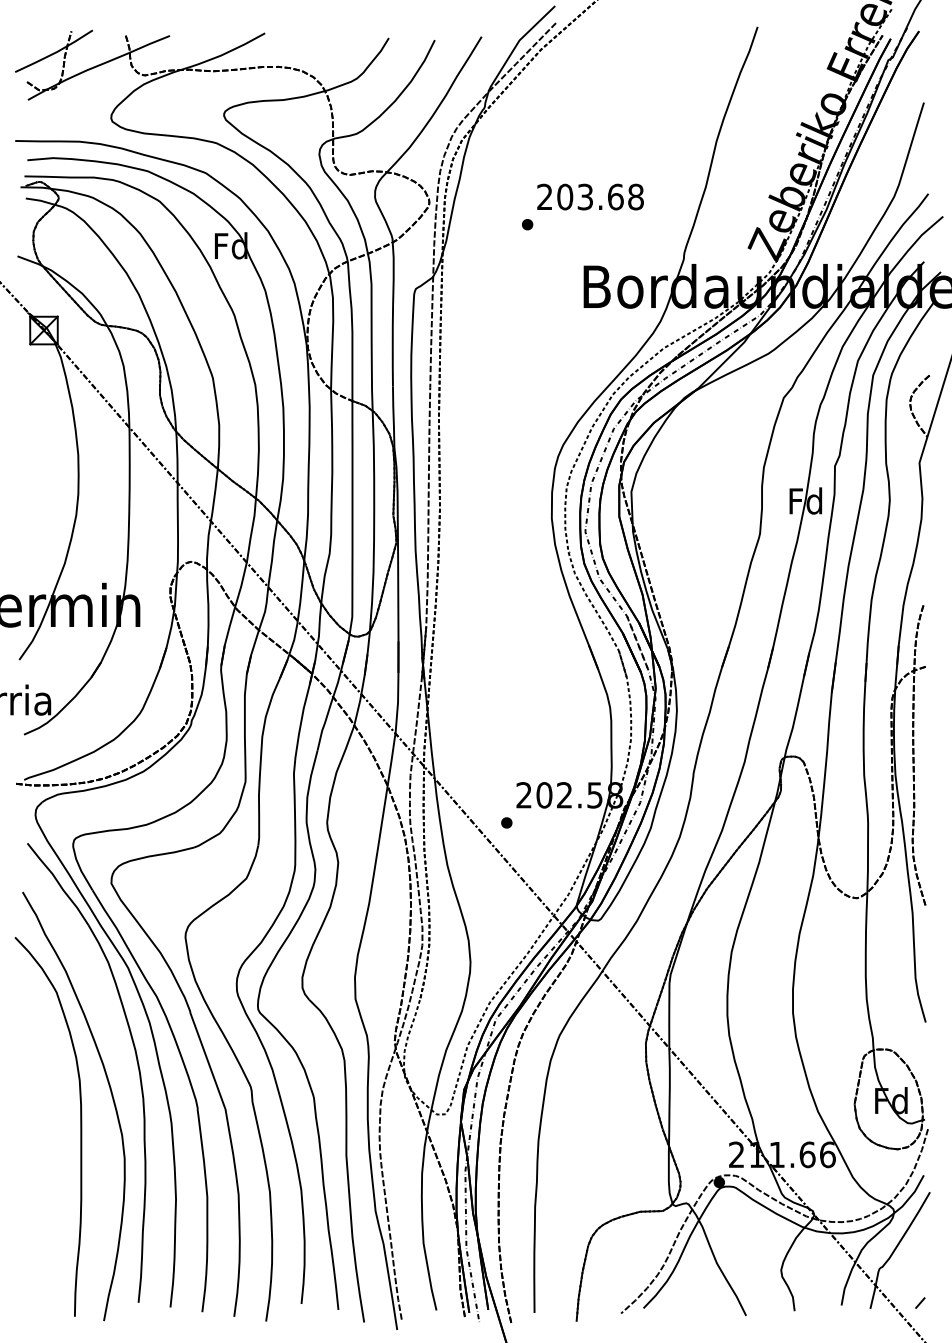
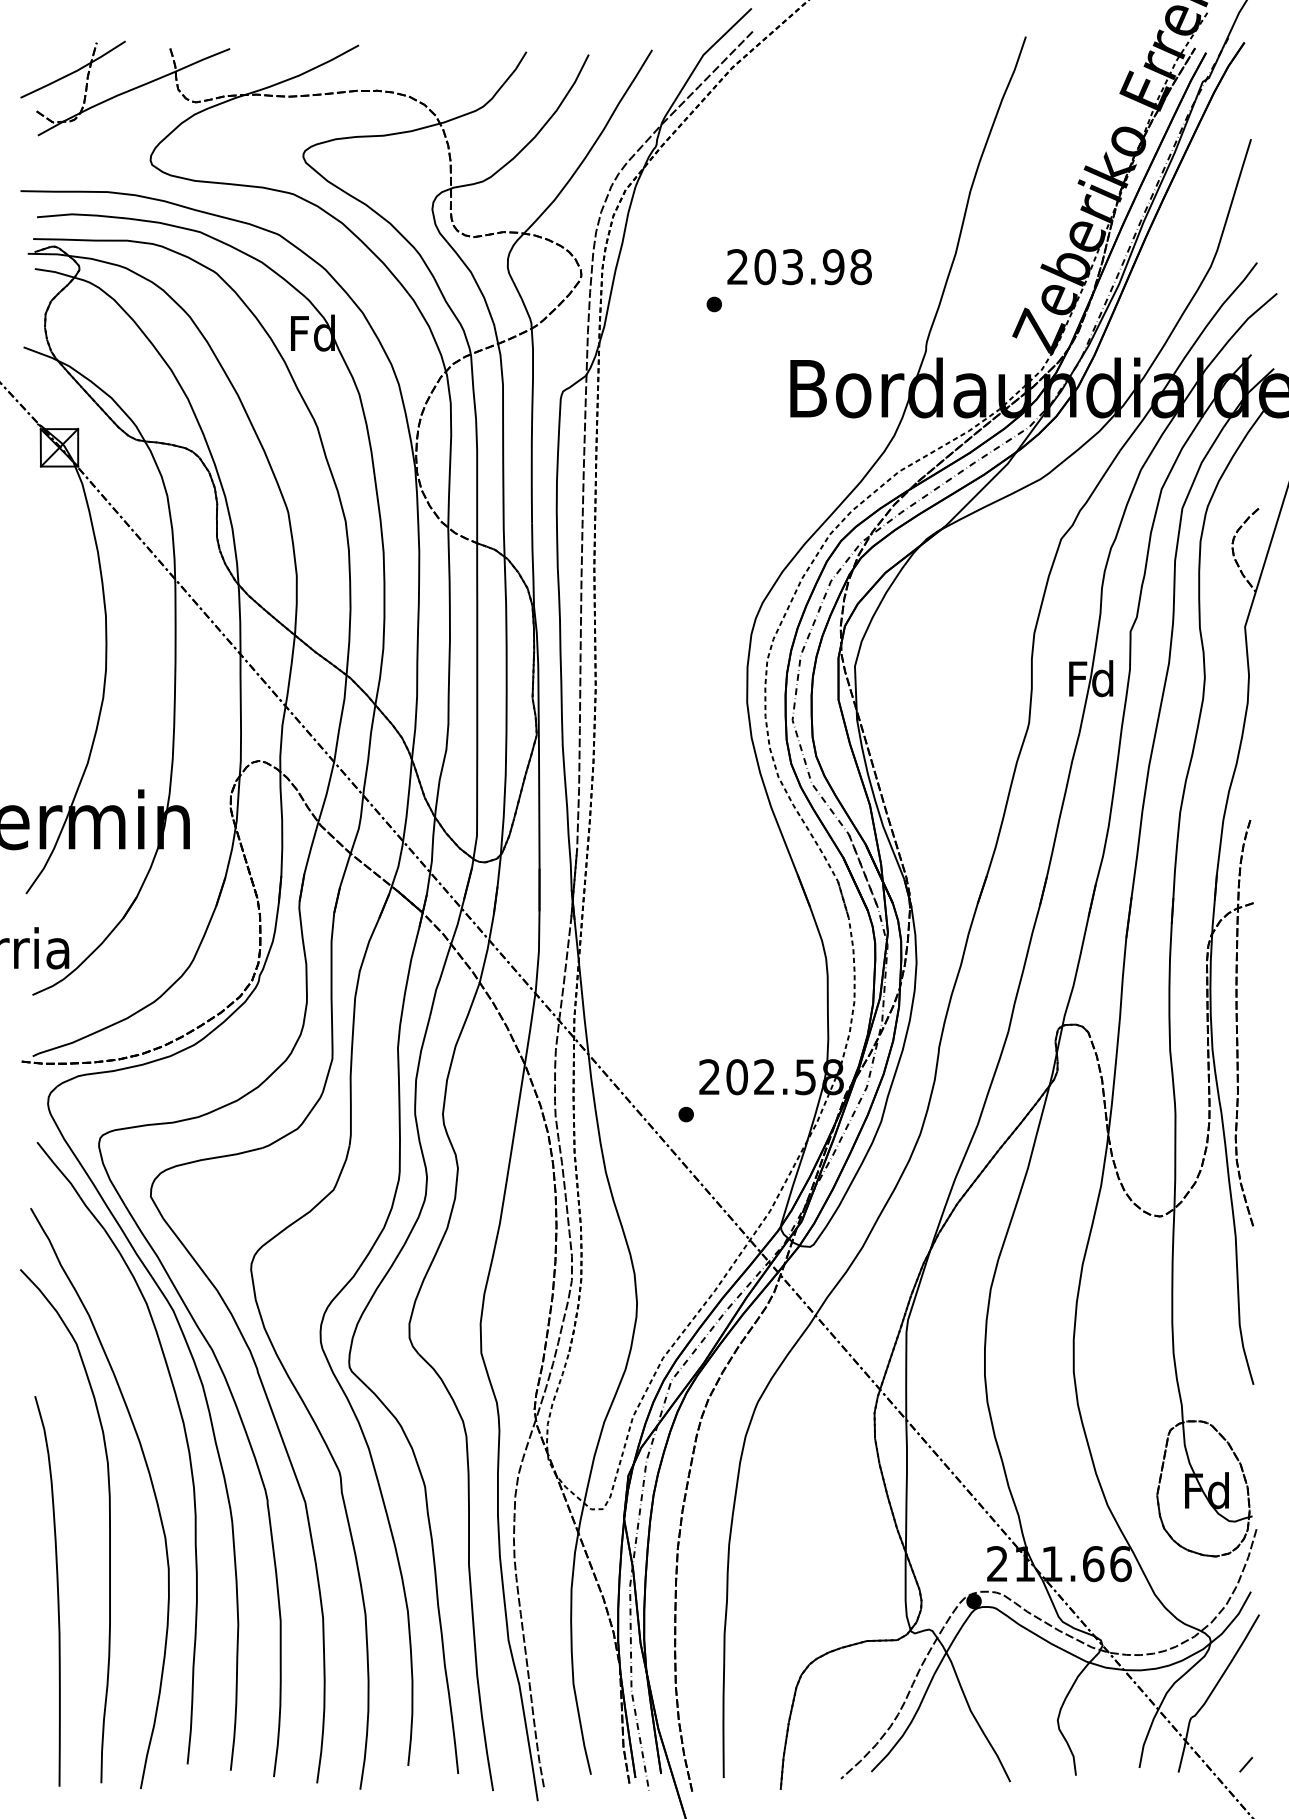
text: (615, 196) -> (833, 266), 203.68 -> 203.98
curve: (41, 1172) -> (56, 1587), added

